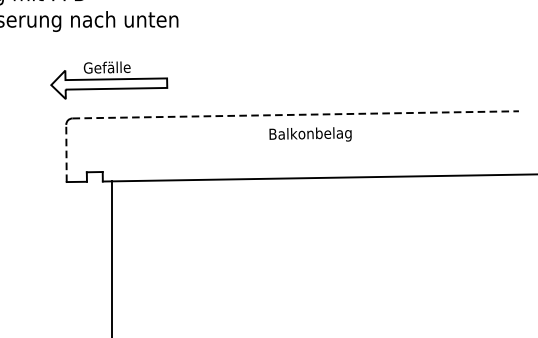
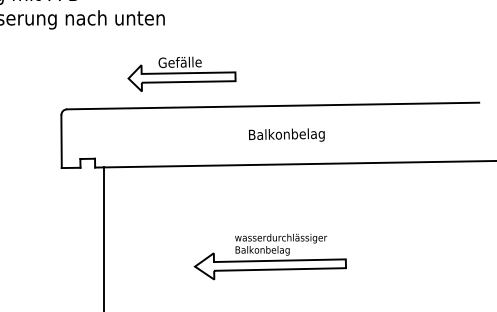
part: (108, 79) -> (181, 73), moved
line: (296, 115) -> (273, 106), dashed -> solid
text: (310, 133) -> (286, 134), moved
line: (66, 153) -> (61, 141), dashed -> solid
part: (291, 277) -> (269, 256), added

